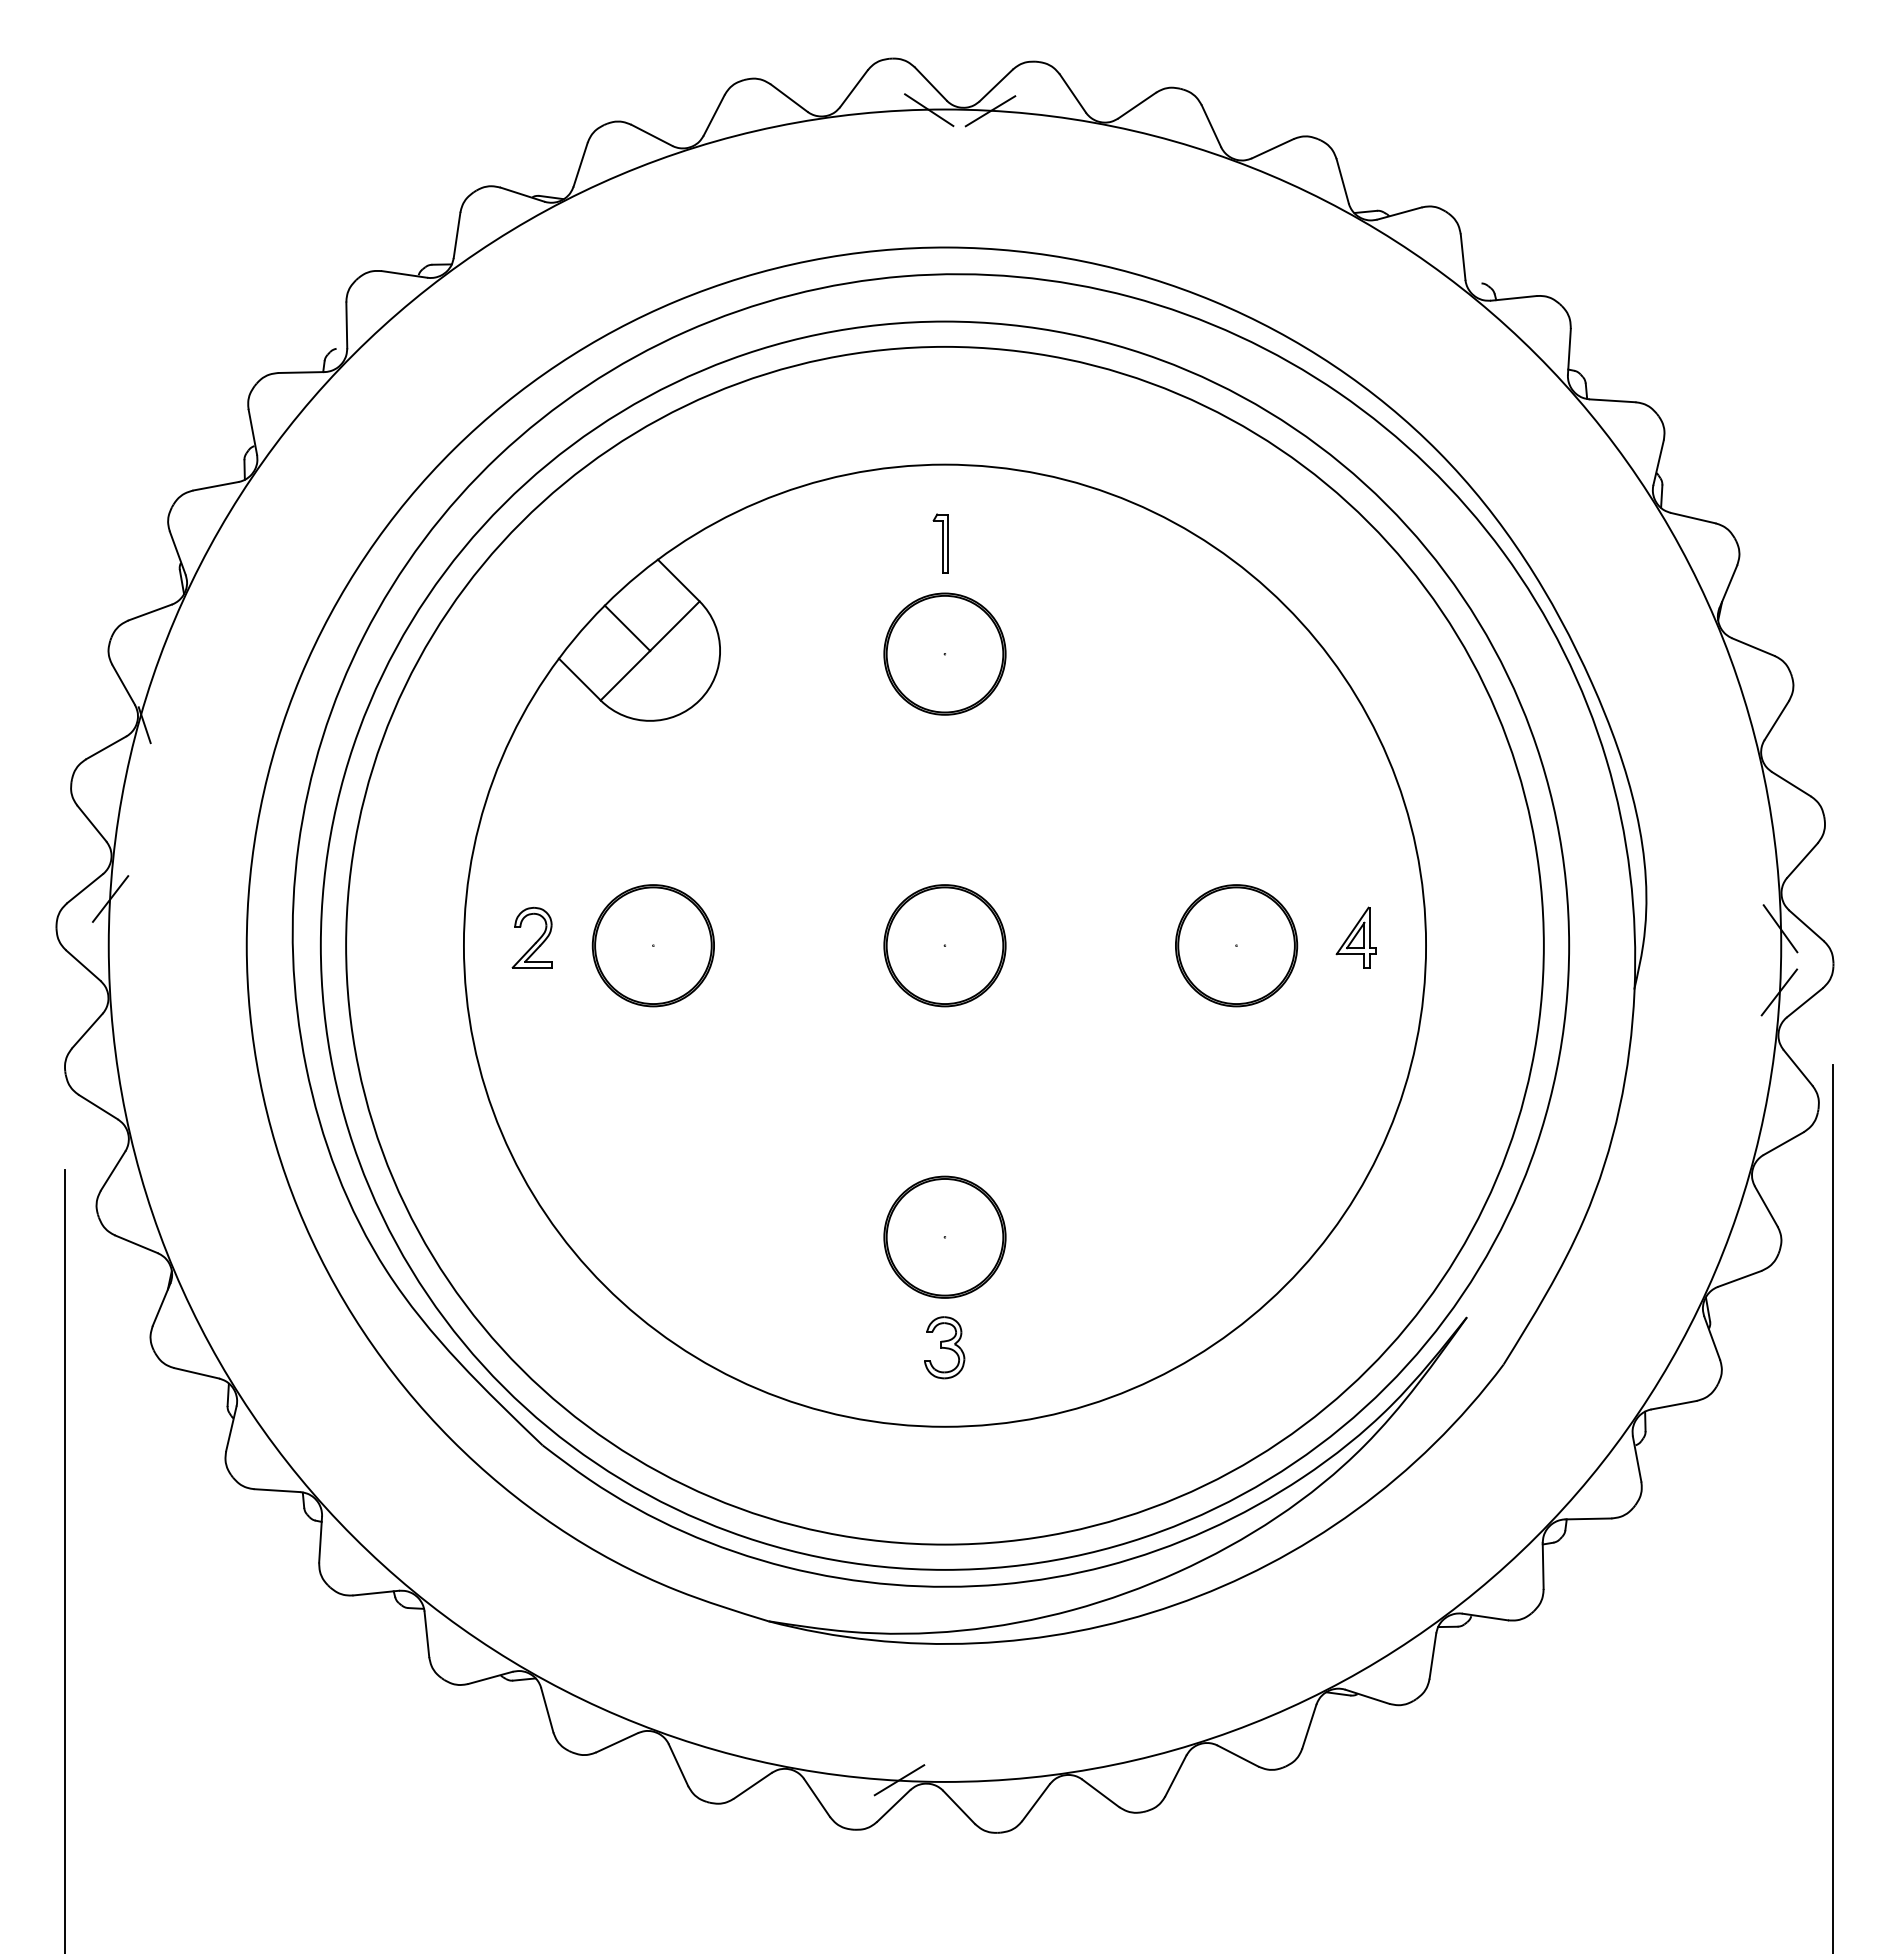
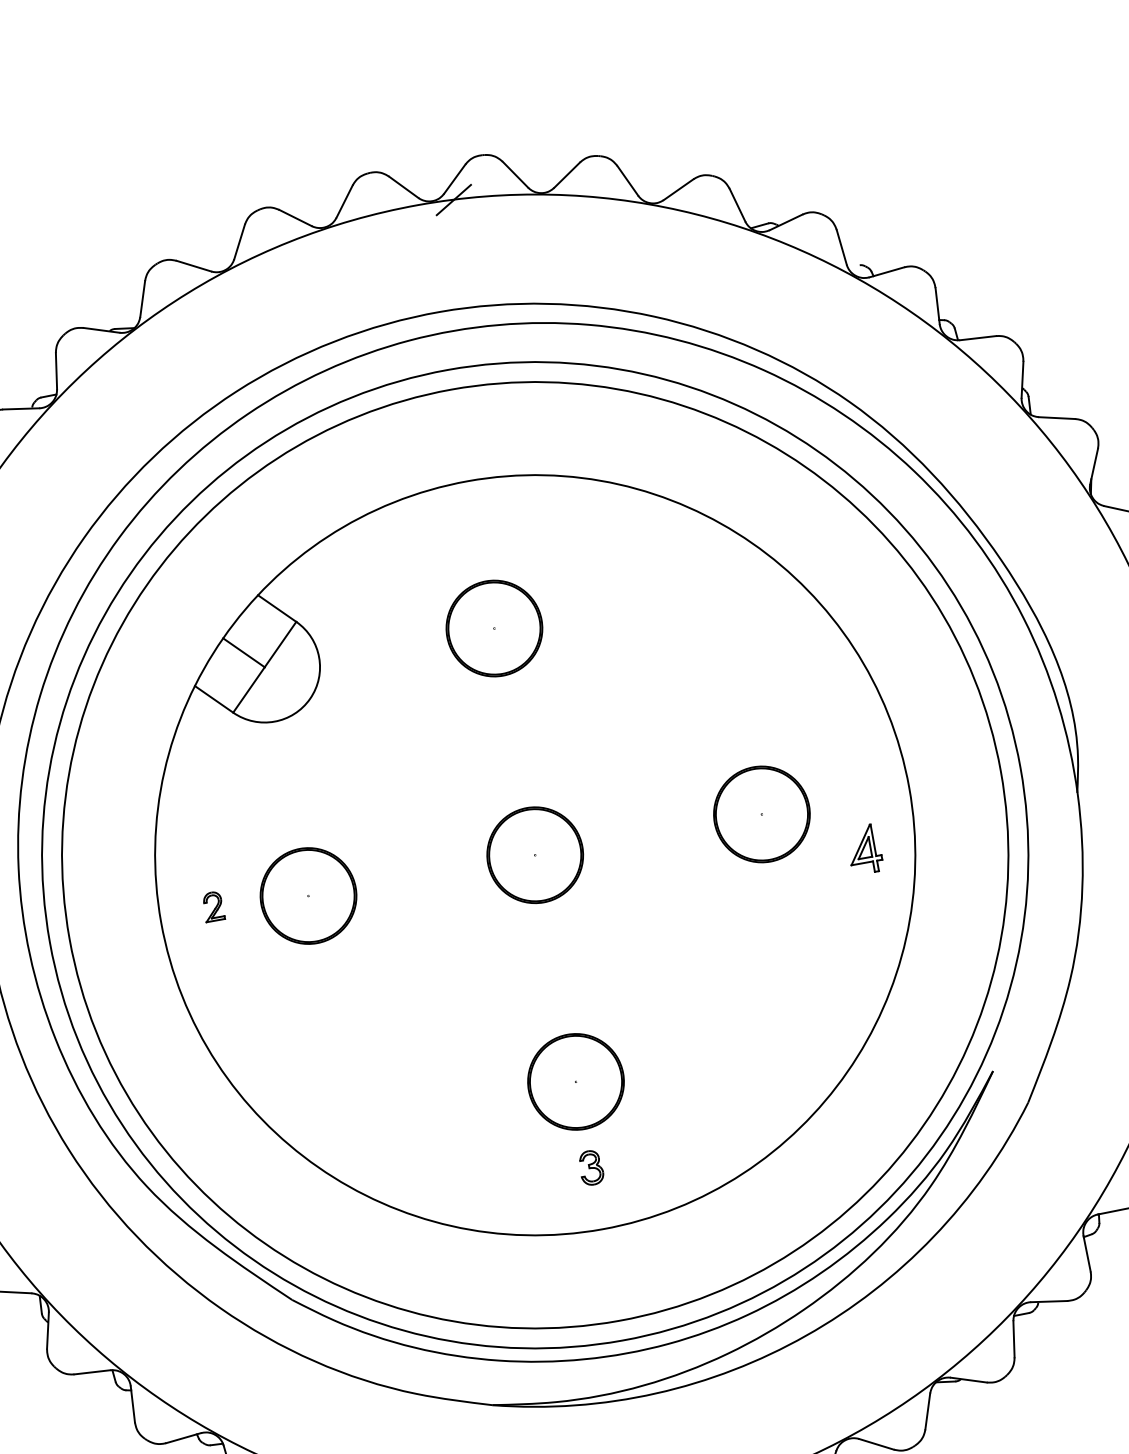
line: (929, 110) -> (406, 208), removed
part: (940, 543) -> (475, 543), removed
part: (531, 937) -> (212, 906), size x0.6
part: (1355, 937) -> (863, 849), moved
part: (944, 1347) -> (591, 1167), size x0.7

